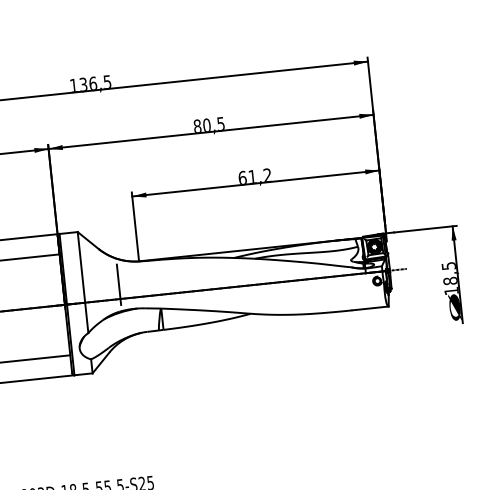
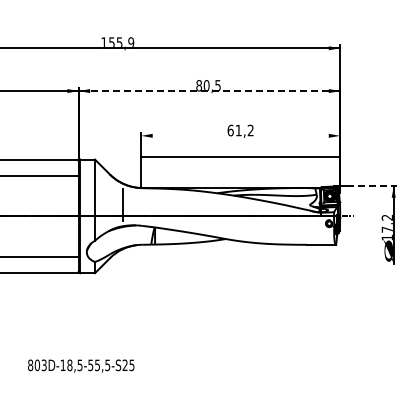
text: (95, 81) -> (121, 41), 136,5 -> 155,9
line: (211, 132) -> (209, 91), solid -> dashed
line: (255, 183) -> (240, 156), moved
line: (426, 229) -> (372, 186), solid -> dashed
text: (448, 273) -> (386, 223), 18,5 -> 17,2

